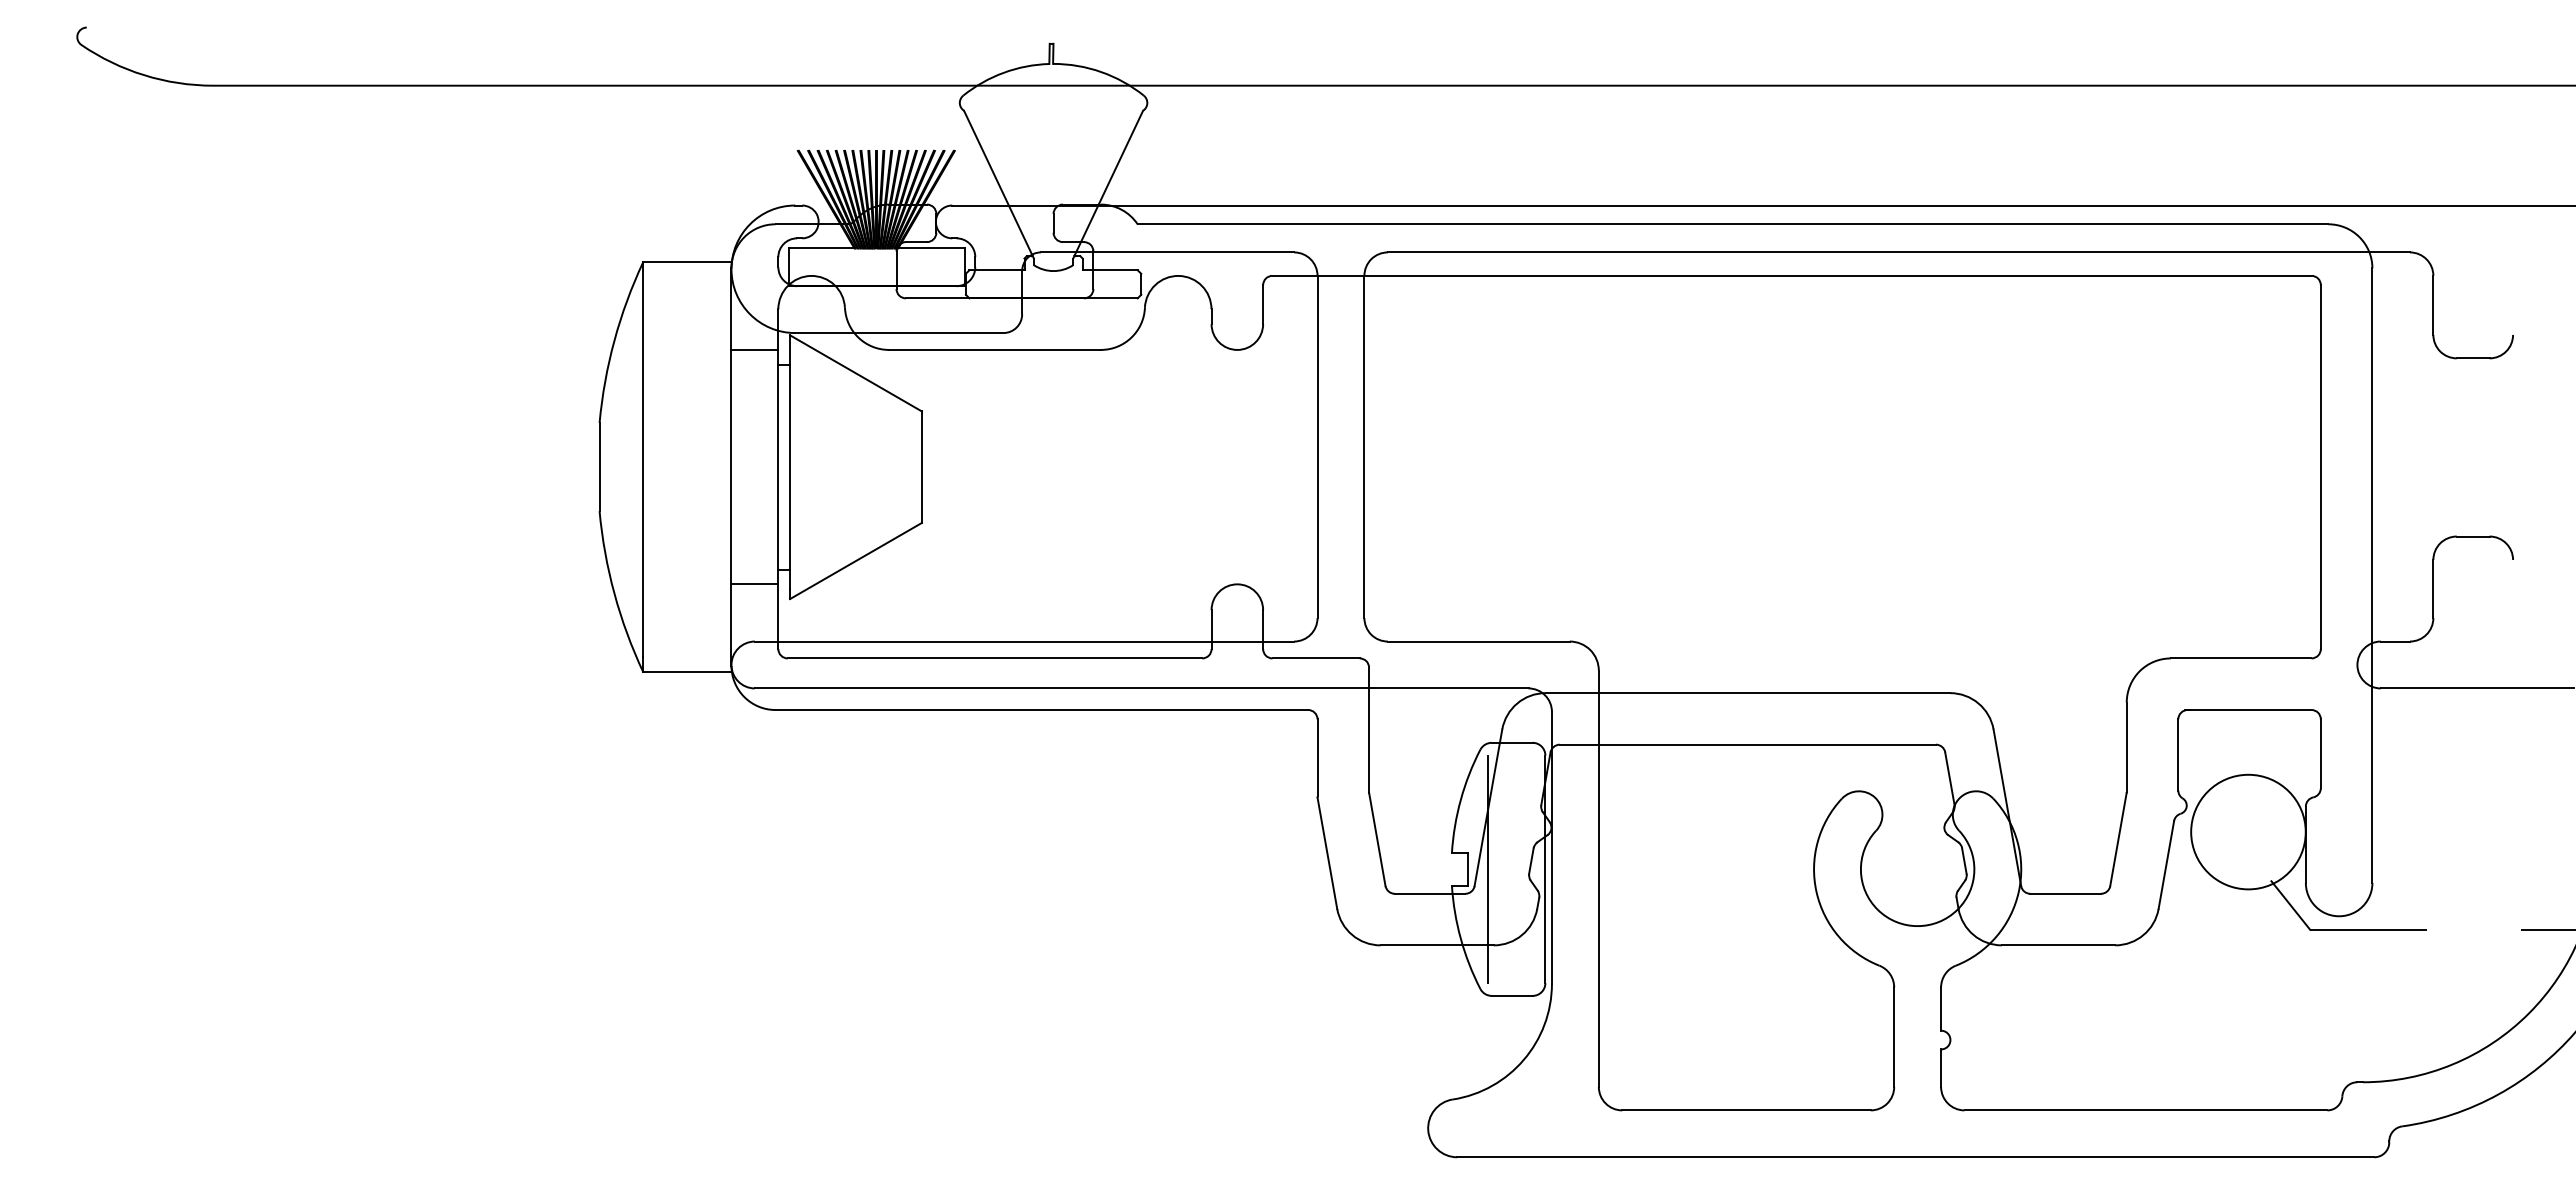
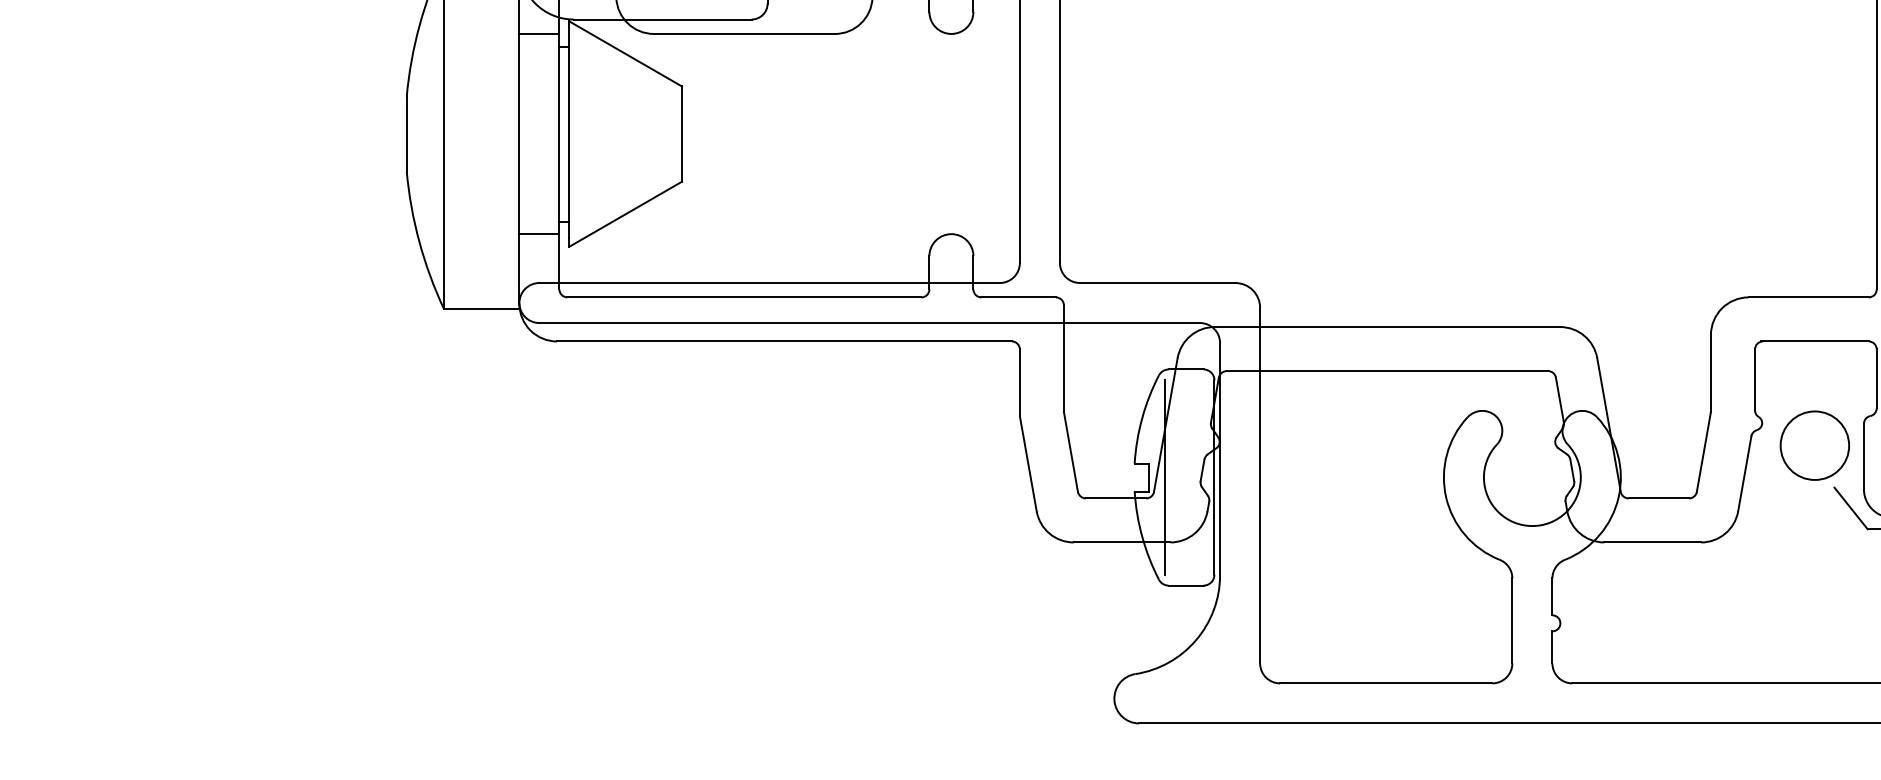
circle: (2248, 831) -> (1814, 445), size x0.7

